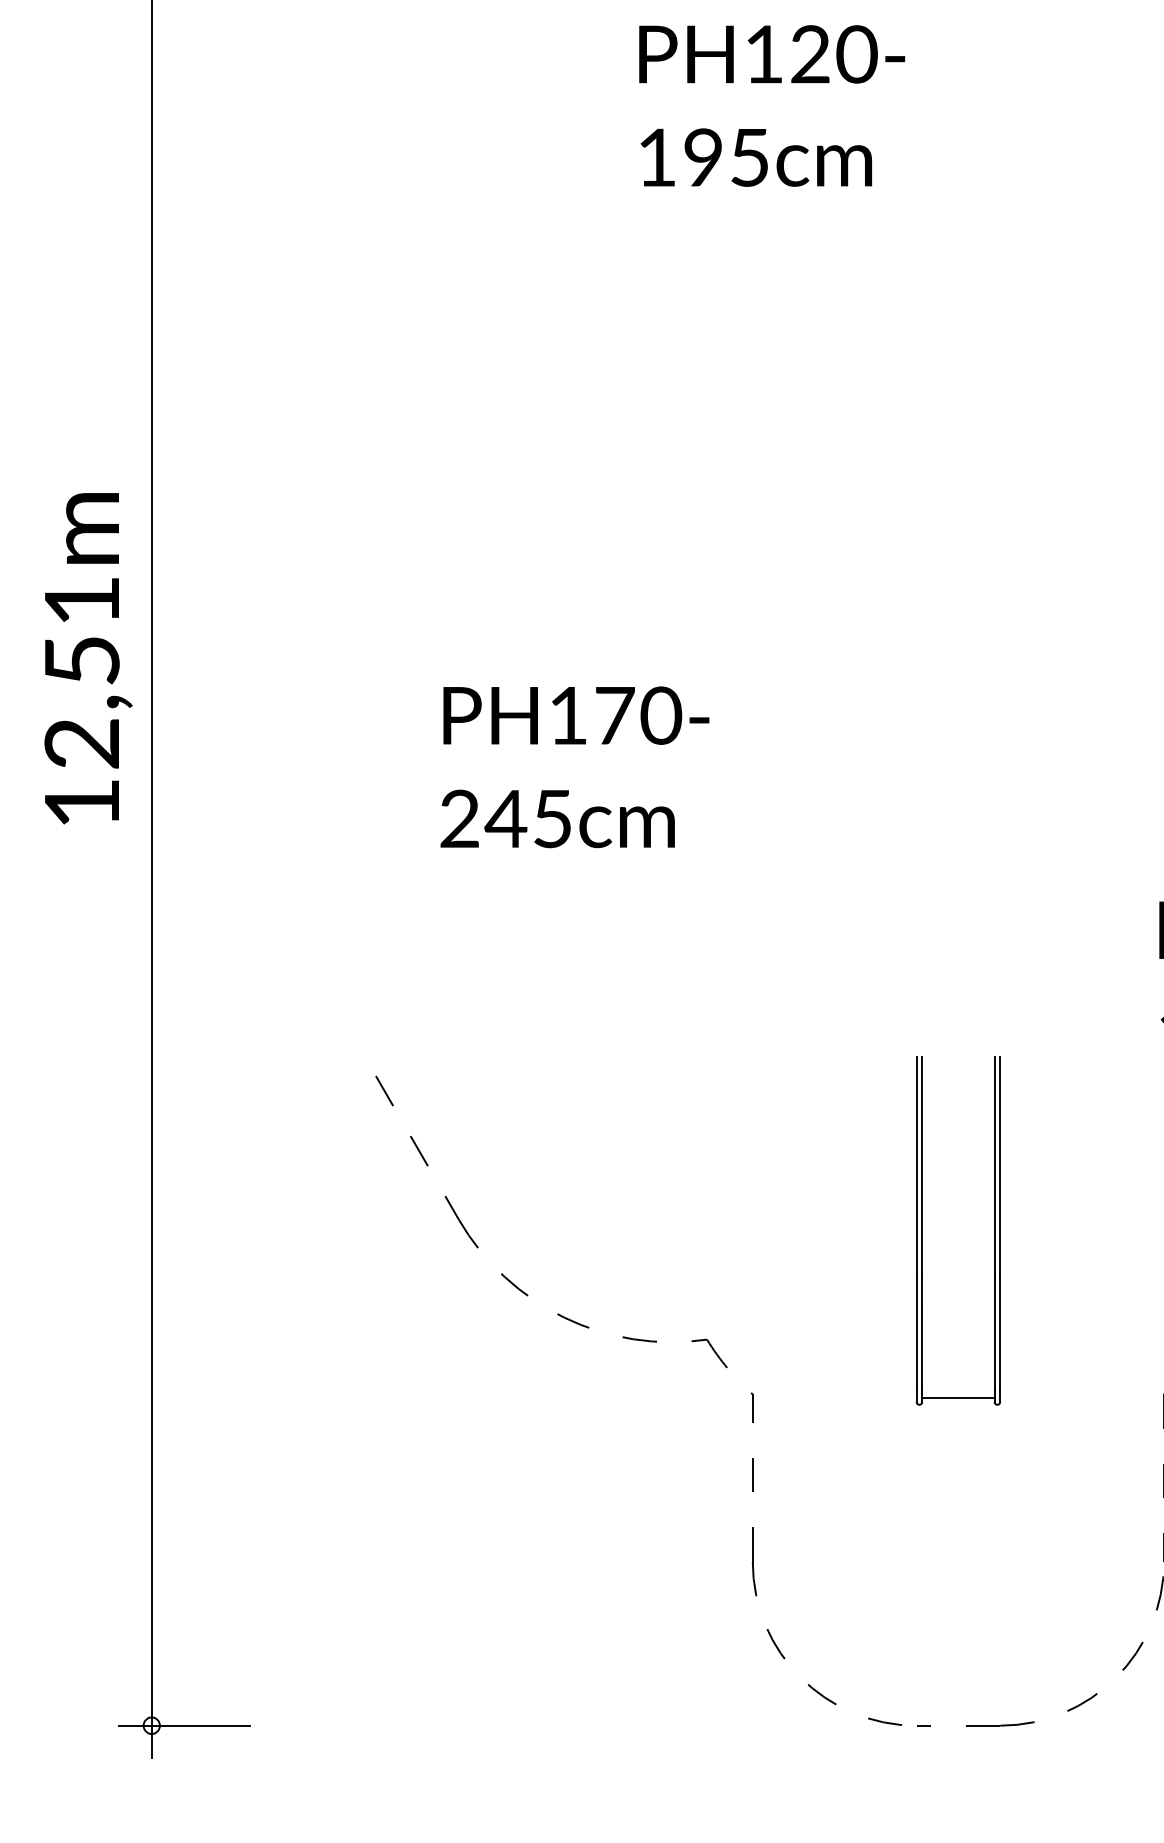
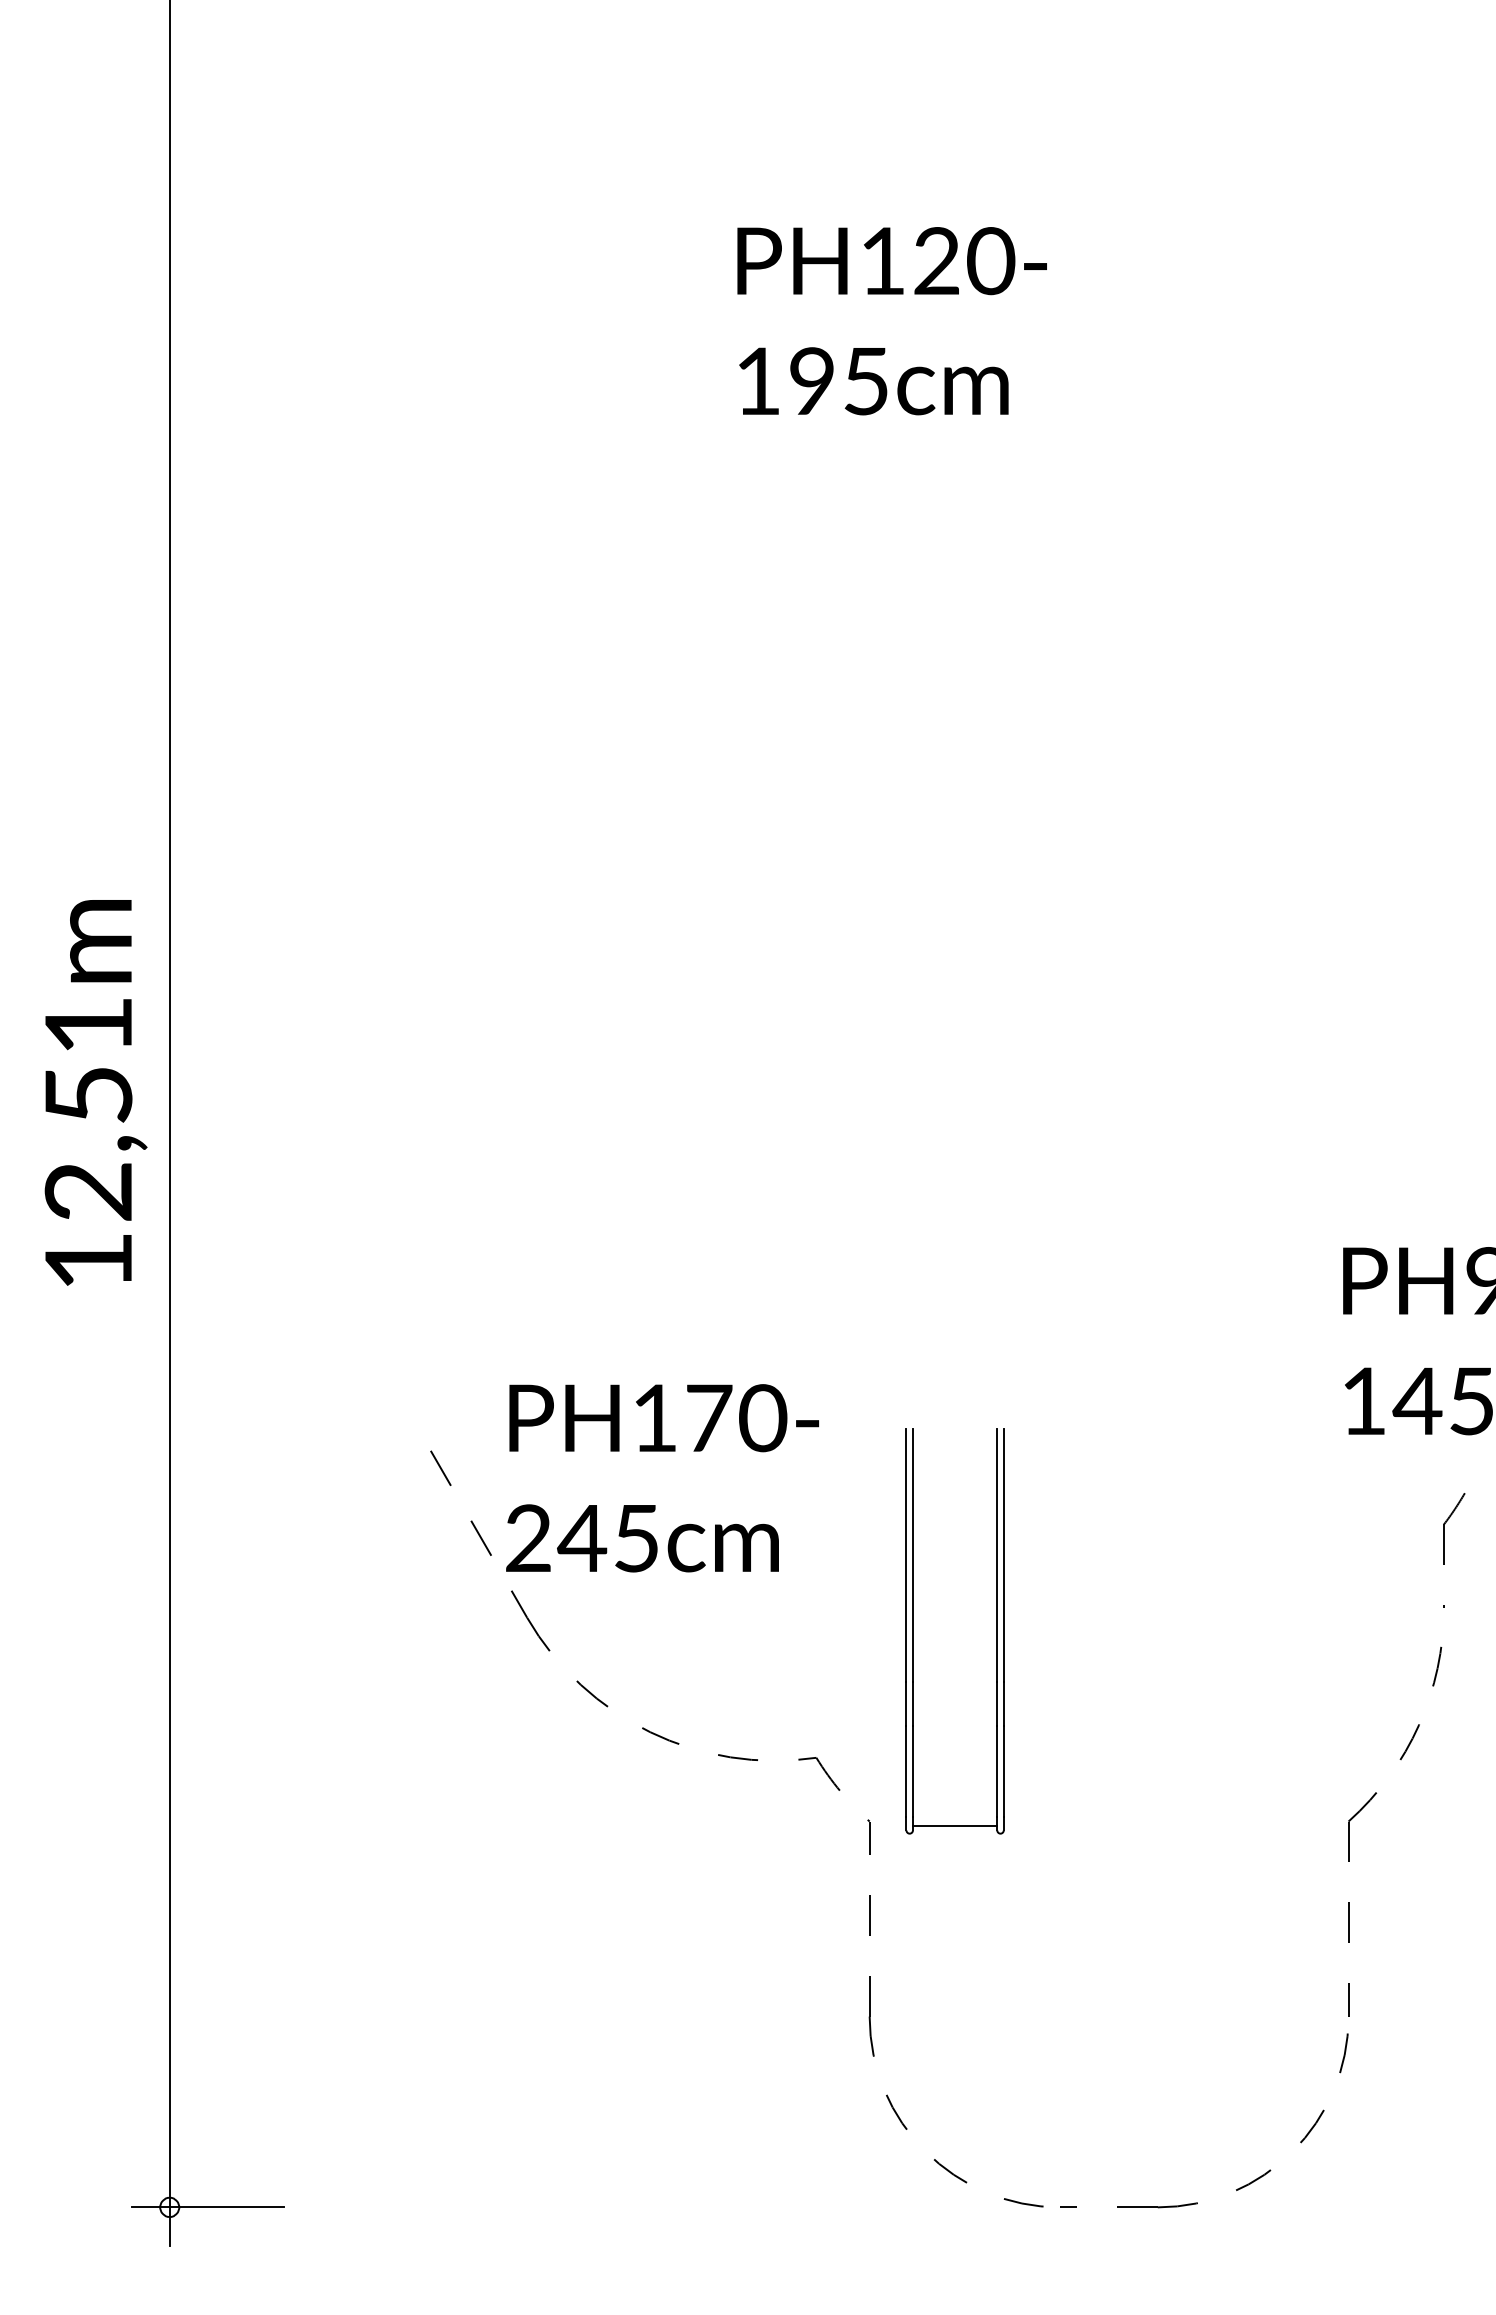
text: (88, 658) -> (95, 1092), moved
text: (574, 767) -> (662, 1478), moved
part: (922, 1231) -> (913, 1631), moved

